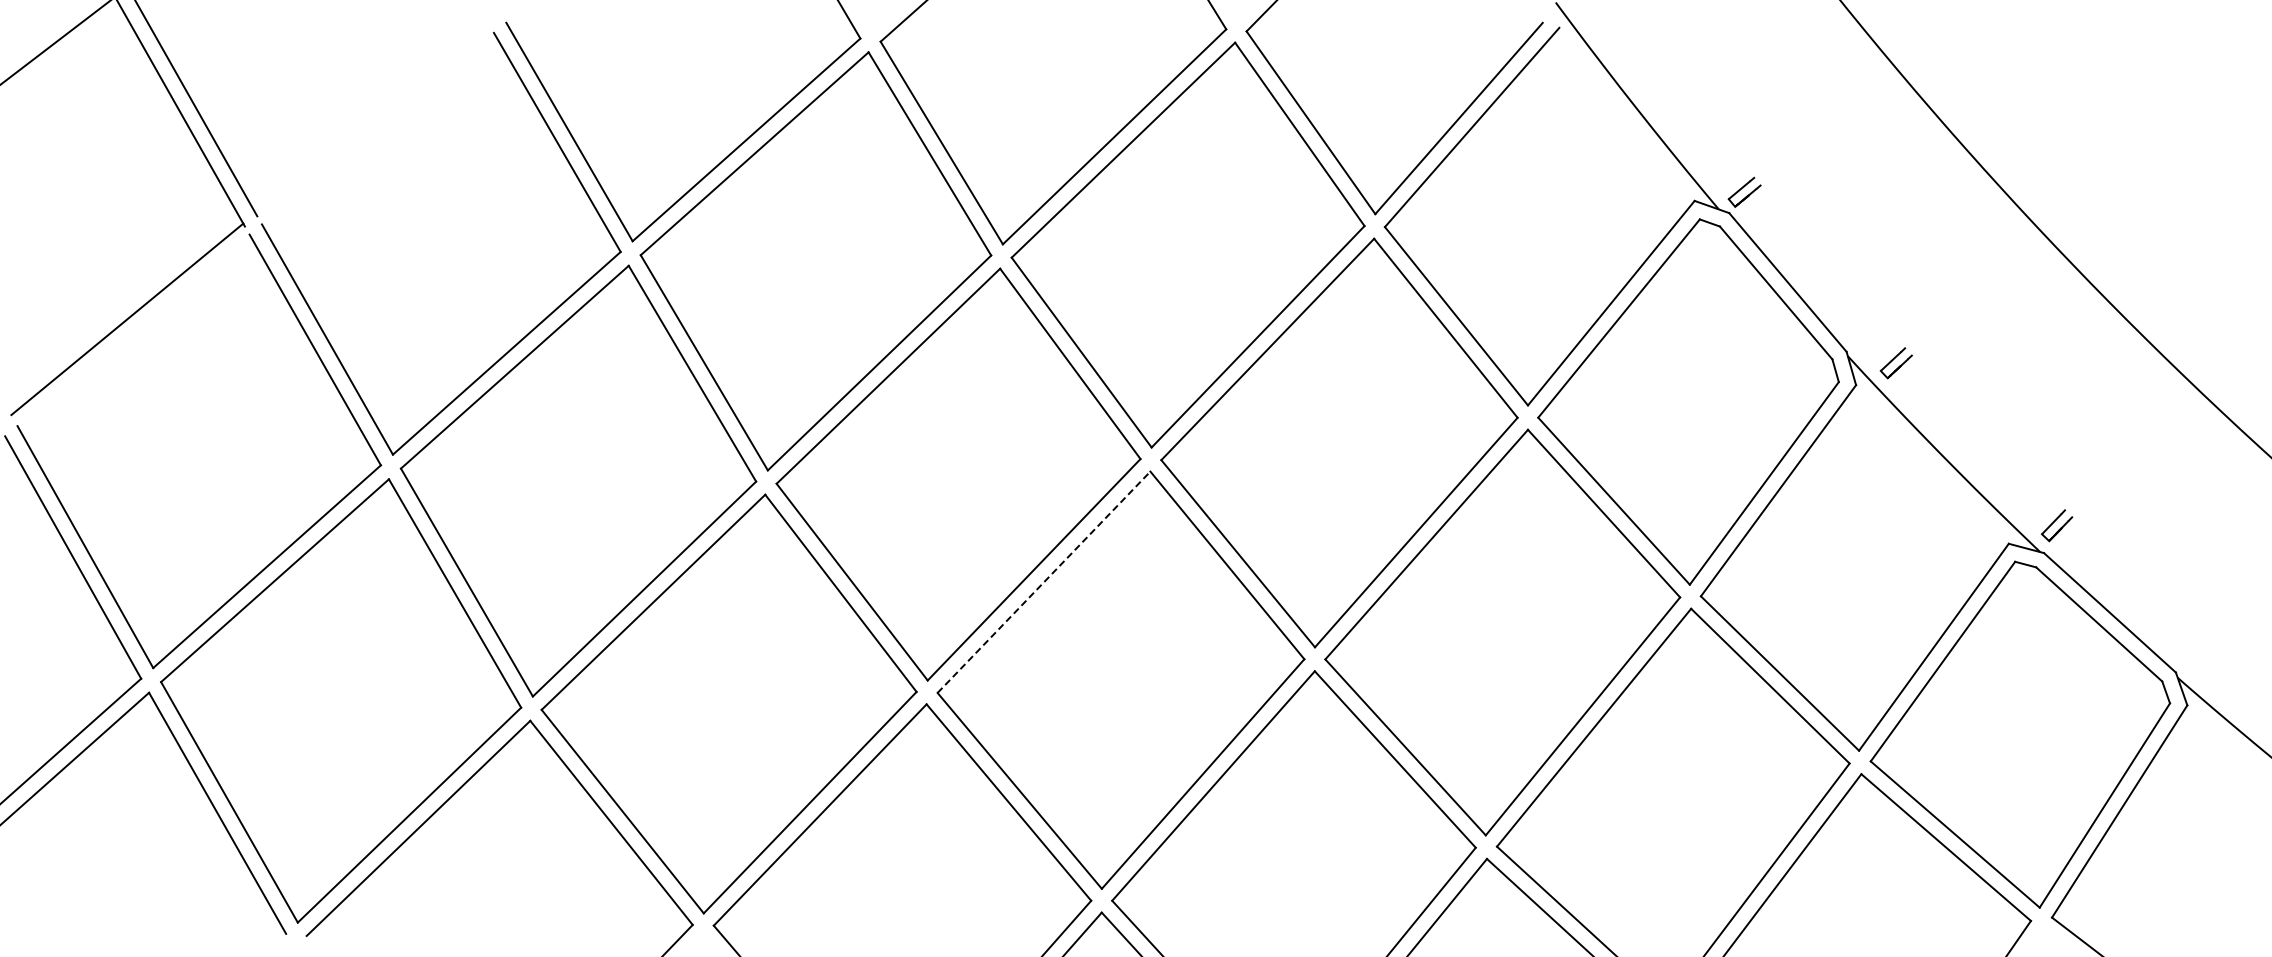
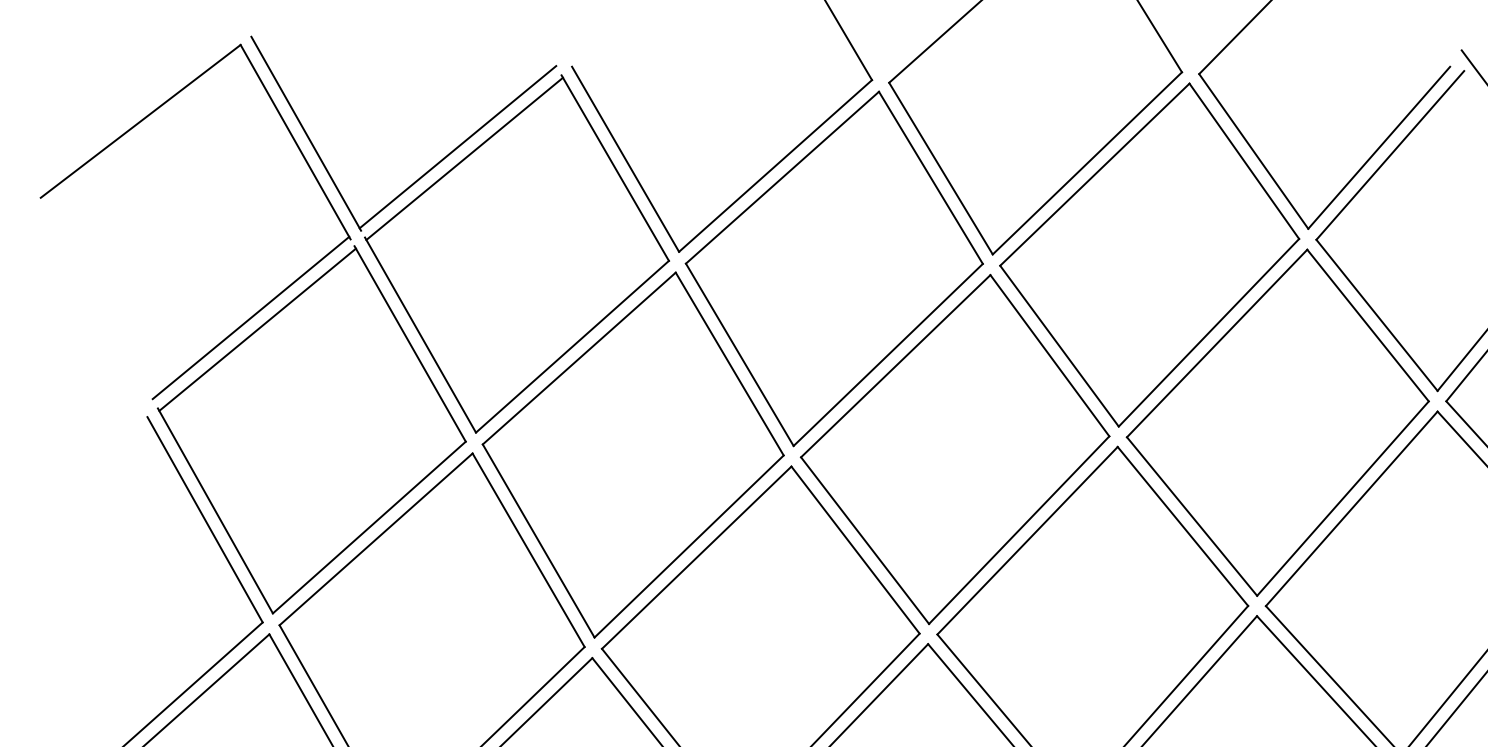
line: (371, 117) -> (457, 146), added
line: (379, 131) -> (464, 158), added
line: (135, 333) -> (257, 329), added
line: (1044, 582) -> (1027, 540), dashed -> solid

